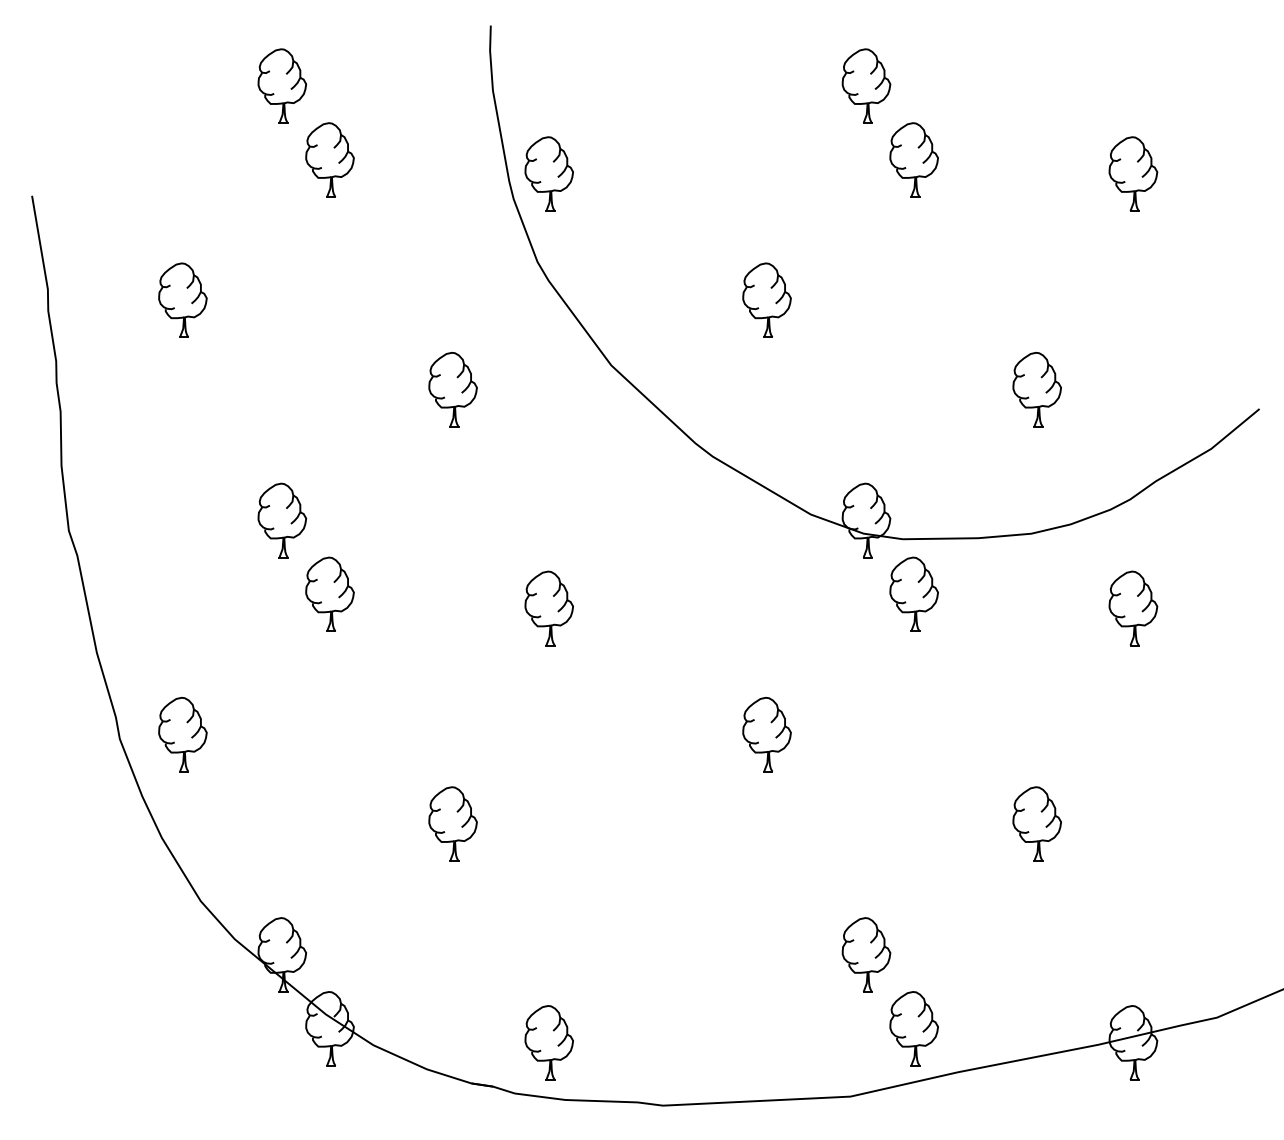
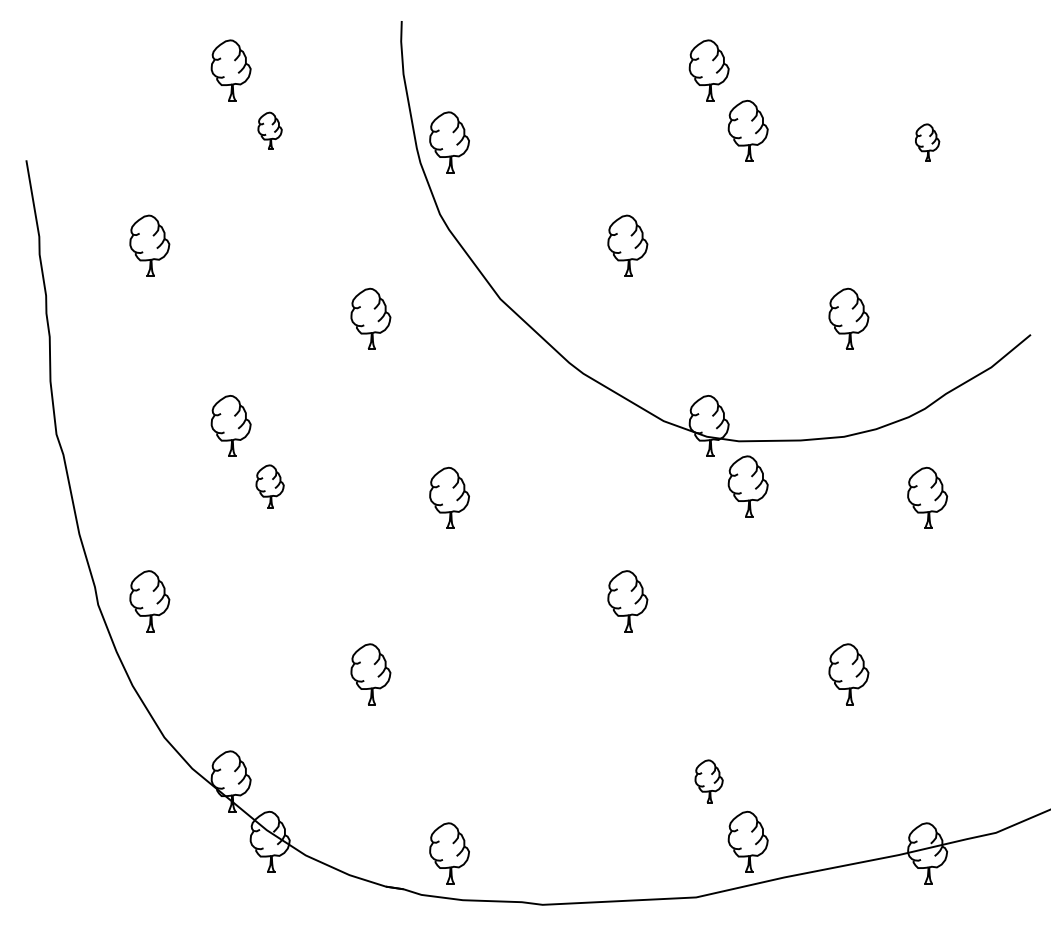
part: (329, 159) -> (269, 130), size x0.6
part: (1133, 174) -> (927, 142), size x0.6
part: (329, 594) -> (269, 486), size x0.7
part: (865, 954) -> (708, 781), size x0.7

